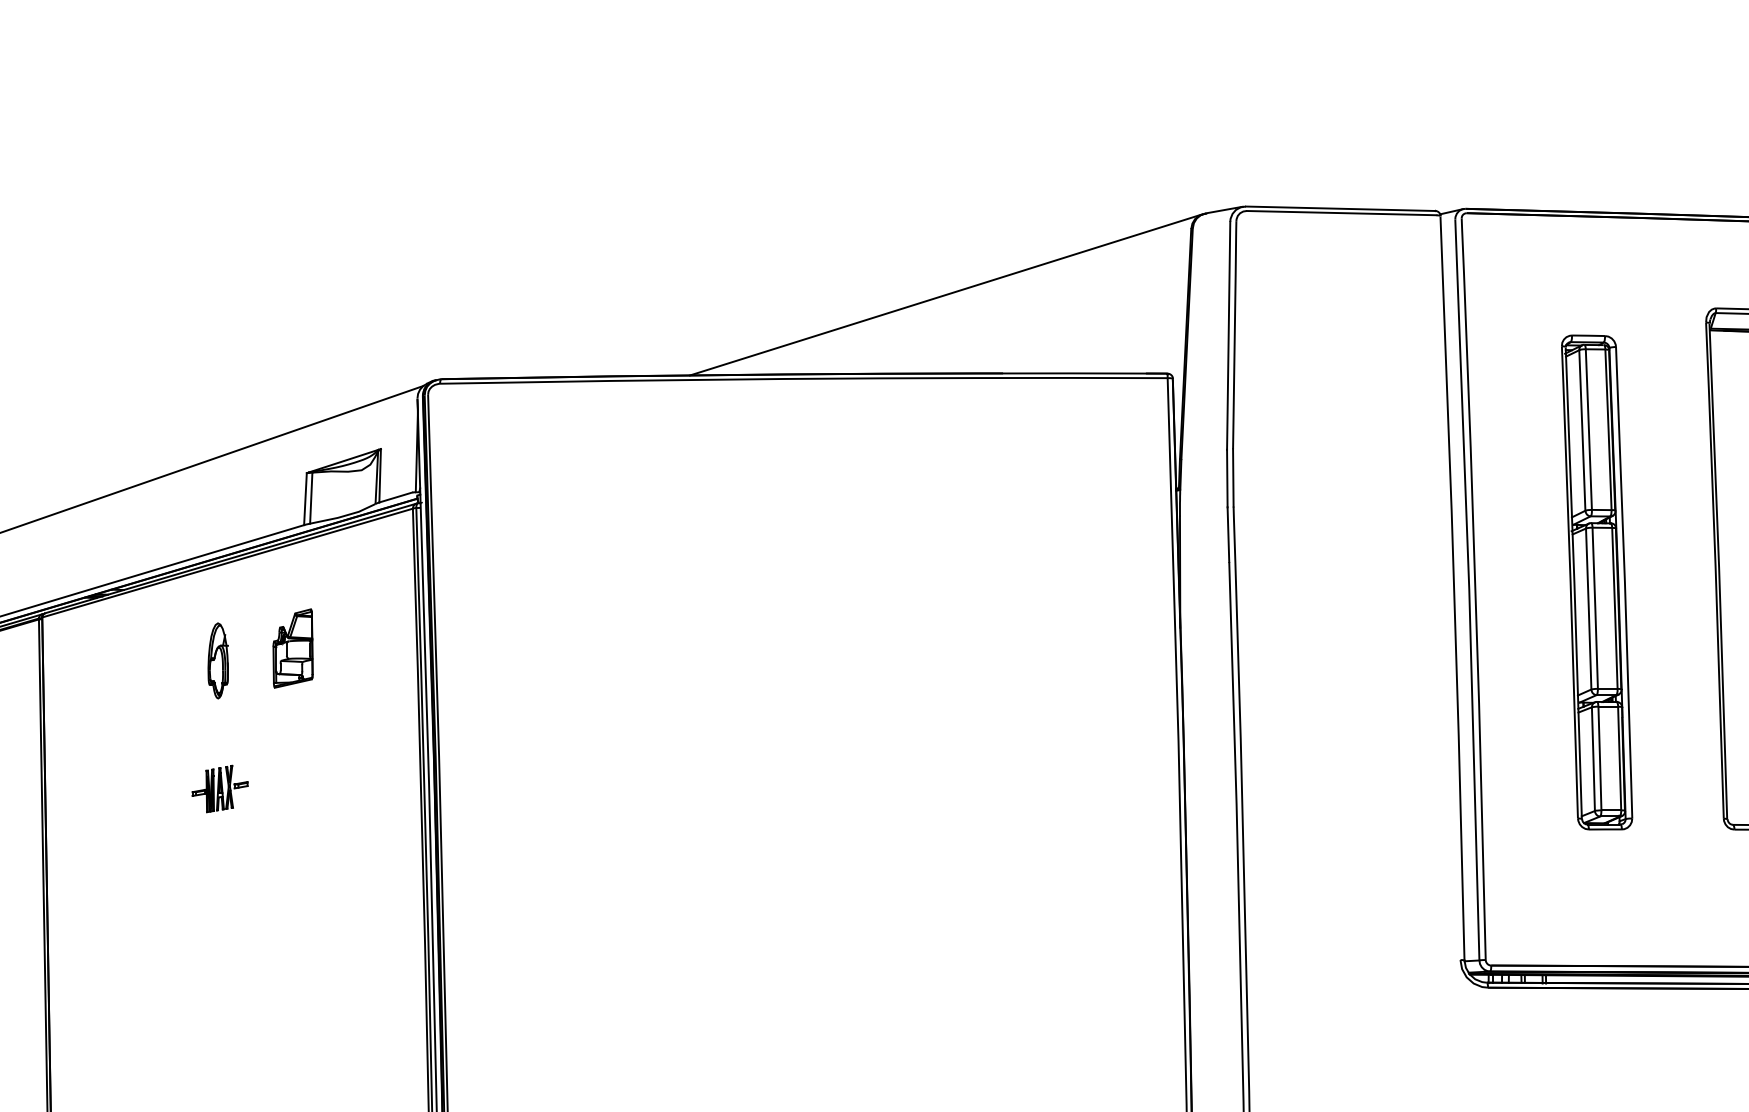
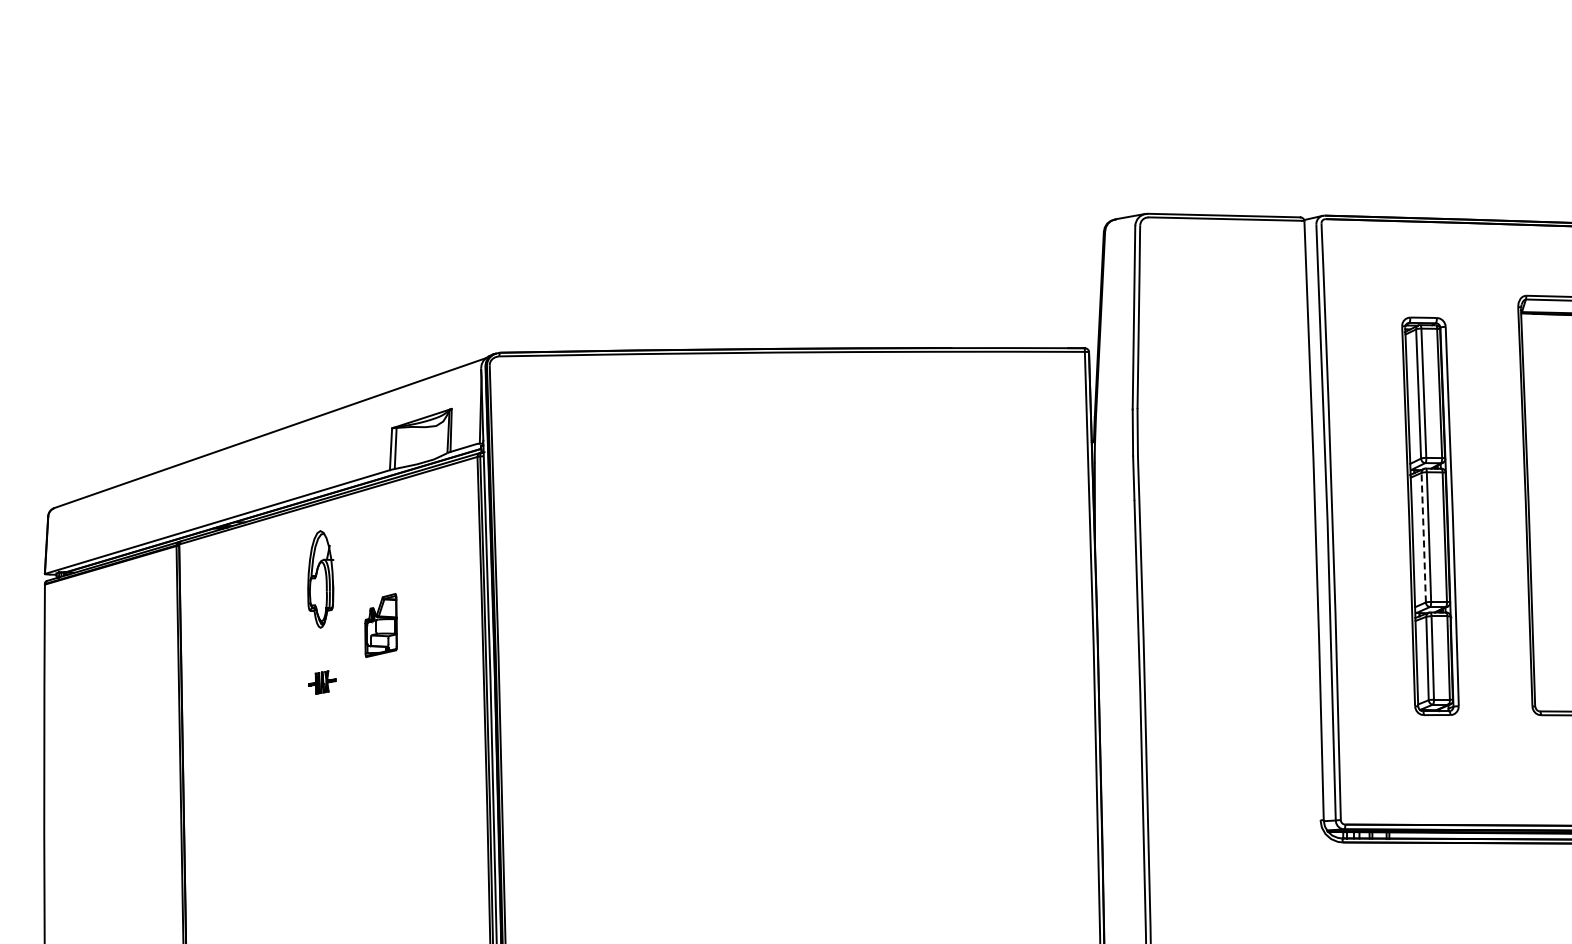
line: (945, 294) -> (906, 284), removed
line: (1588, 608) -> (1423, 537), solid -> dashed
part: (292, 648) -> (380, 625), moved
part: (217, 660) -> (320, 579), size x1.6
part: (220, 788) -> (322, 682), size x0.6

